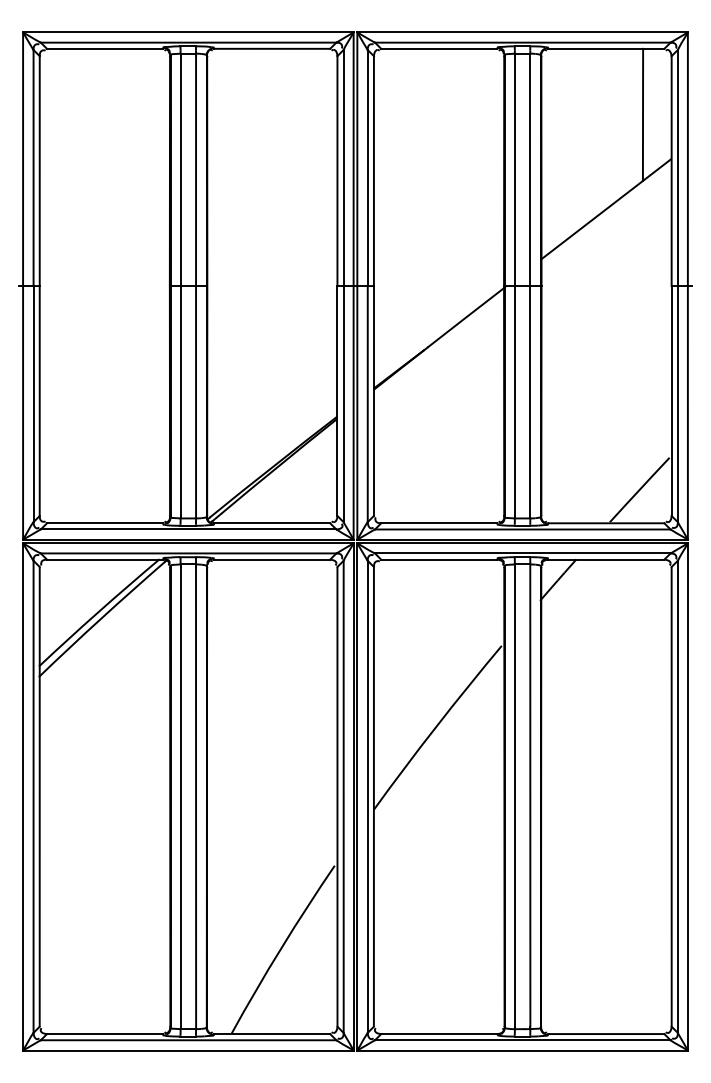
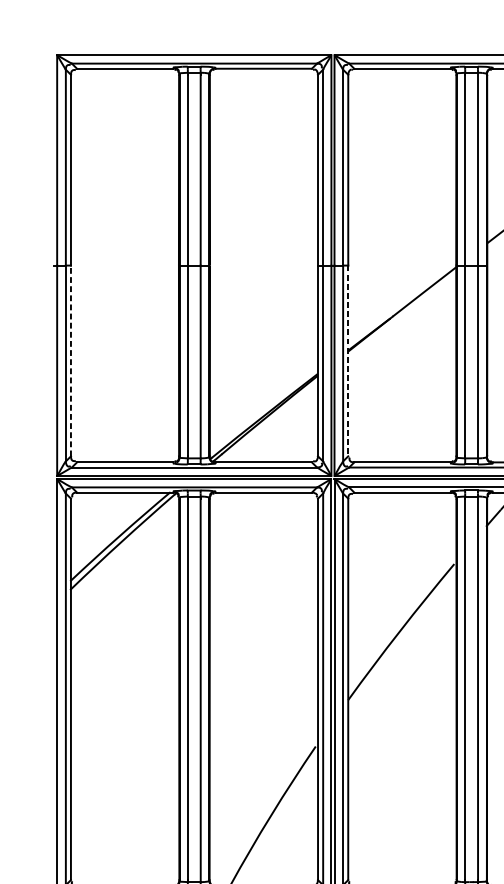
line: (39, 401) -> (70, 361), solid -> dashed
line: (373, 401) -> (347, 361), solid -> dashed

